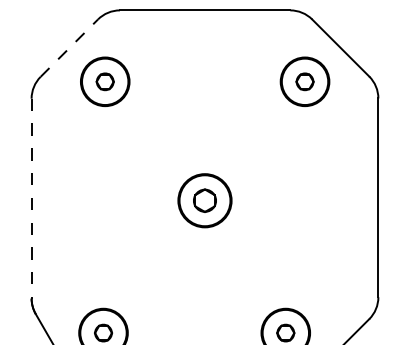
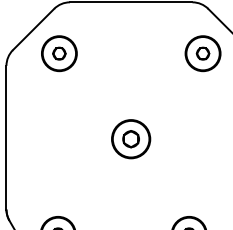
line: (69, 48) -> (33, 29), dashed -> solid
line: (31, 198) -> (6, 137), dashed -> solid

